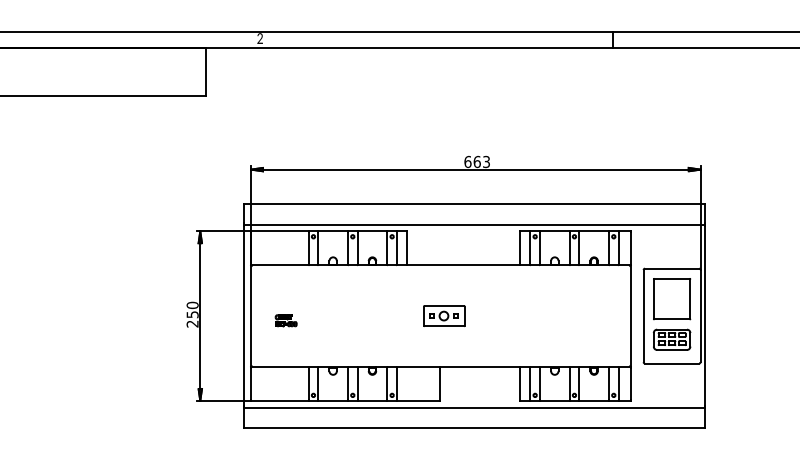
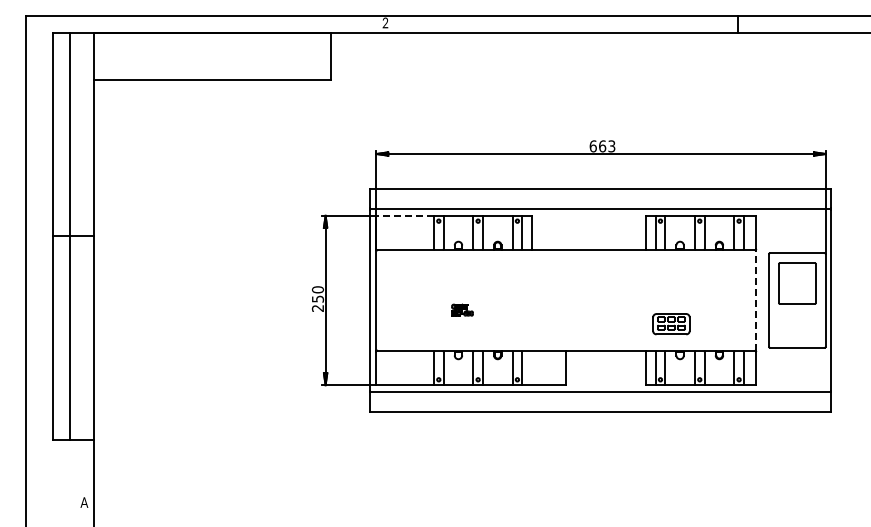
line: (280, 231) -> (405, 215), solid -> dashed
part: (444, 316) -> (569, 300), removed
line: (631, 316) -> (756, 300), solid -> dashed
part: (286, 320) -> (462, 309), moved
part: (672, 340) -> (671, 324), moved

